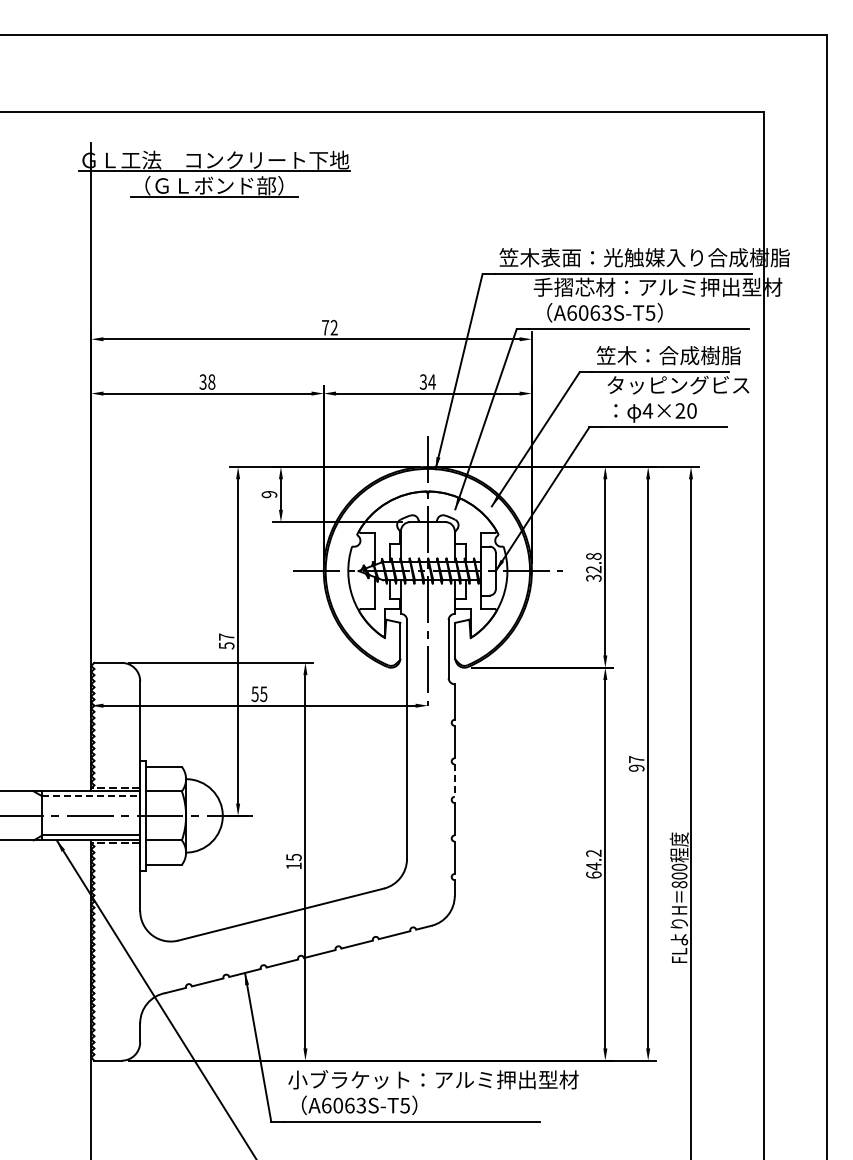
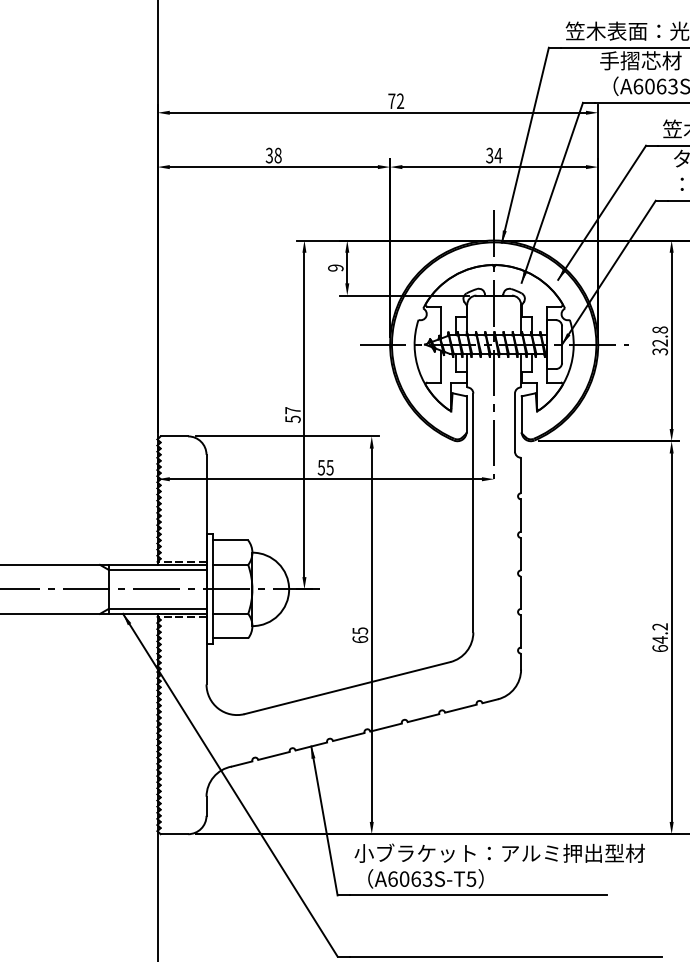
line: (454, 781) -> (520, 555), dashed -> solid
line: (91, 796) -> (157, 570), dashed -> solid
text: (293, 865) -> (359, 639), 15 -> 65

